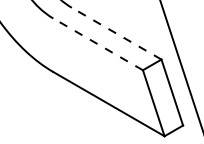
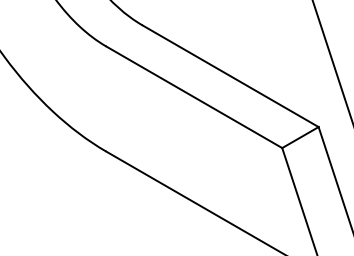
line: (116, 33) -> (230, 75), dashed -> solid
line: (98, 44) -> (194, 97), dashed -> solid

